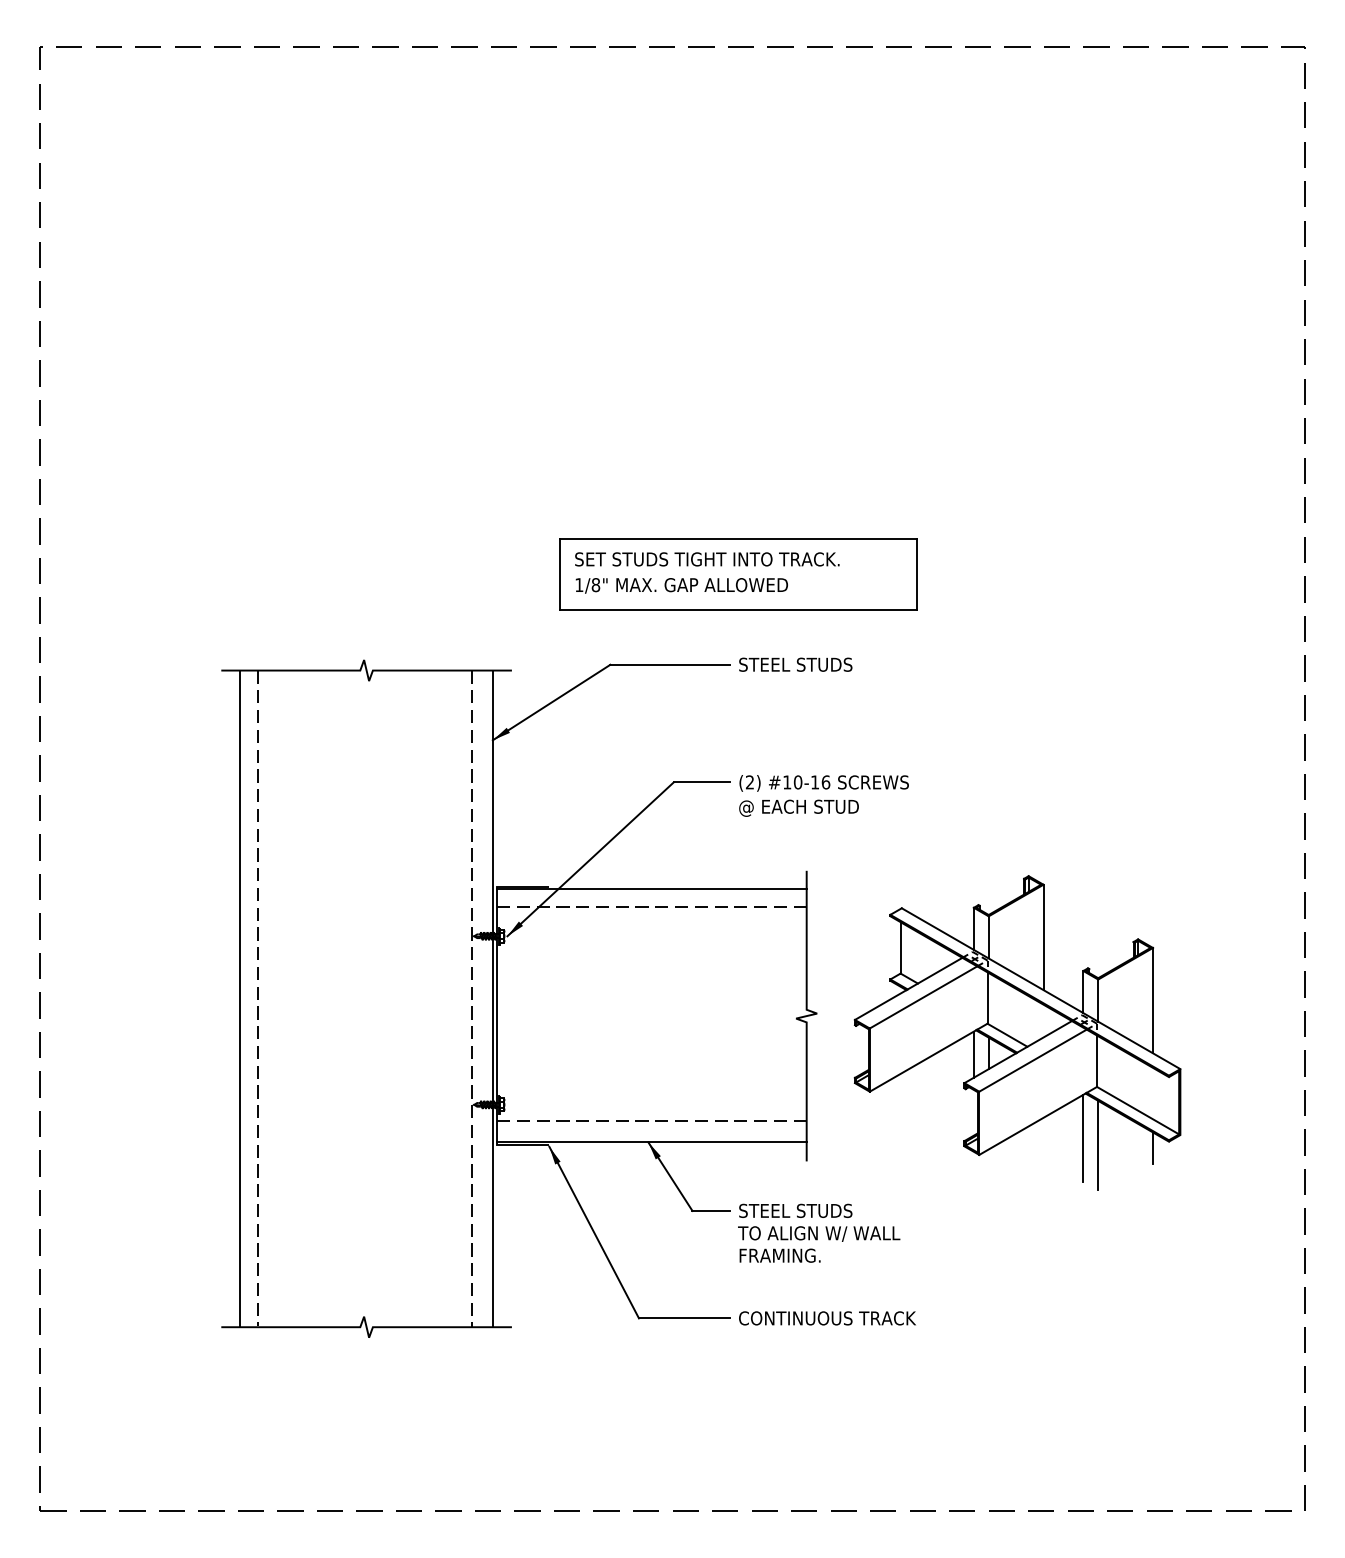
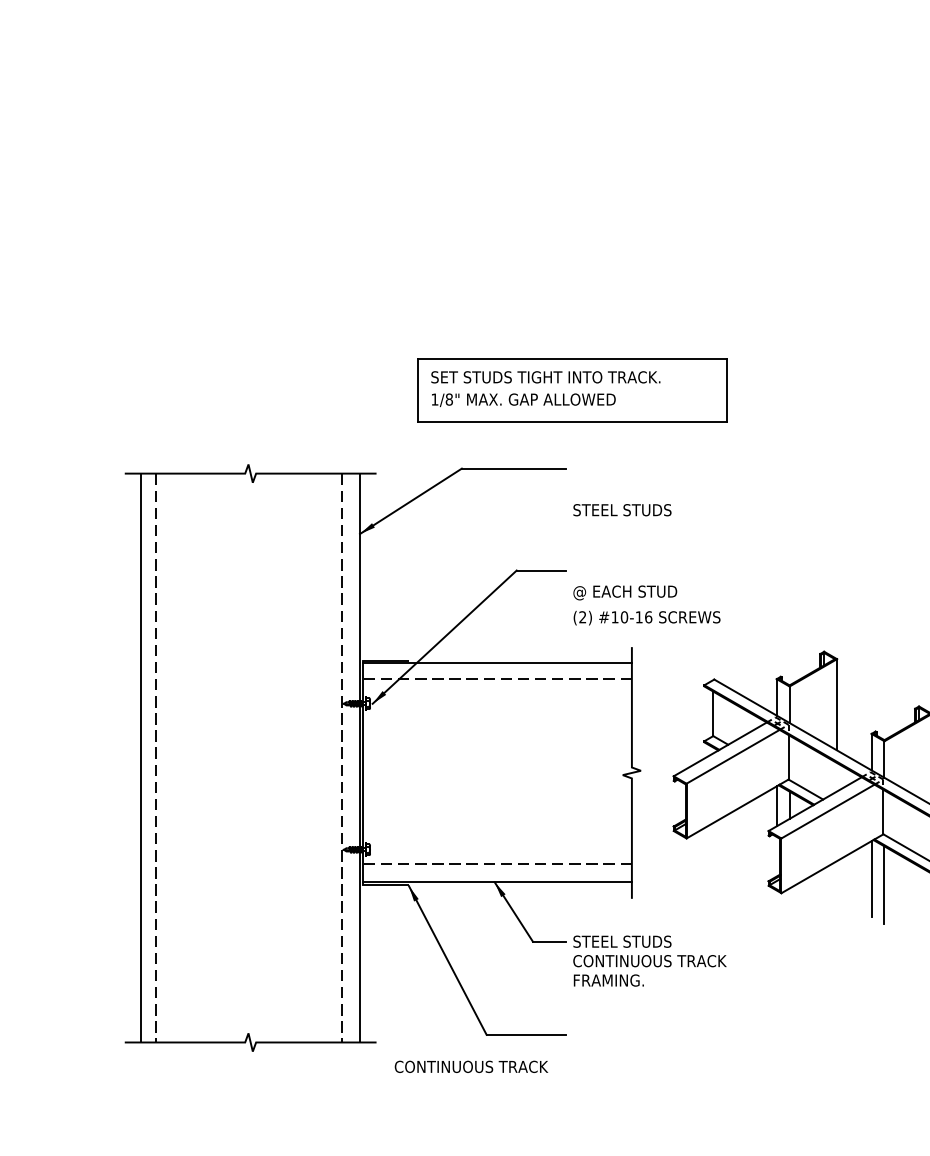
text: (795, 664) -> (622, 509), moved
text: (823, 783) -> (646, 618), moved
text: (826, 1233) -> (649, 961), TO ALIGN W/ WALL -> CONTINUOUS TRACK
text: (827, 1318) -> (471, 1066), moved

